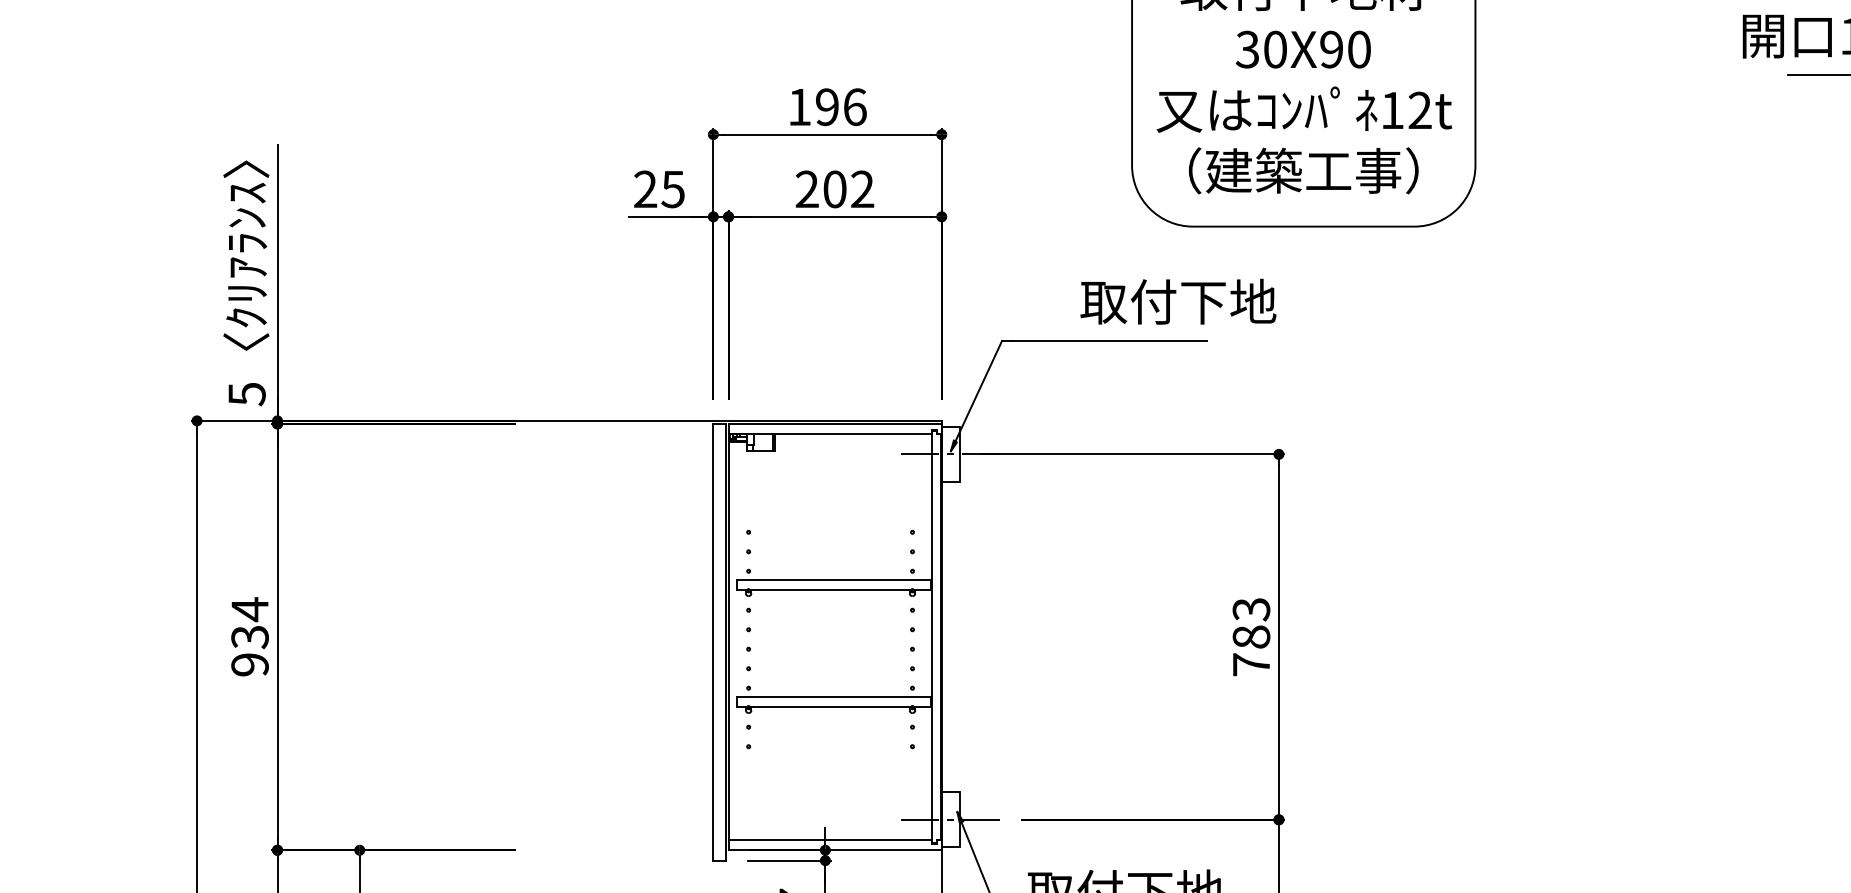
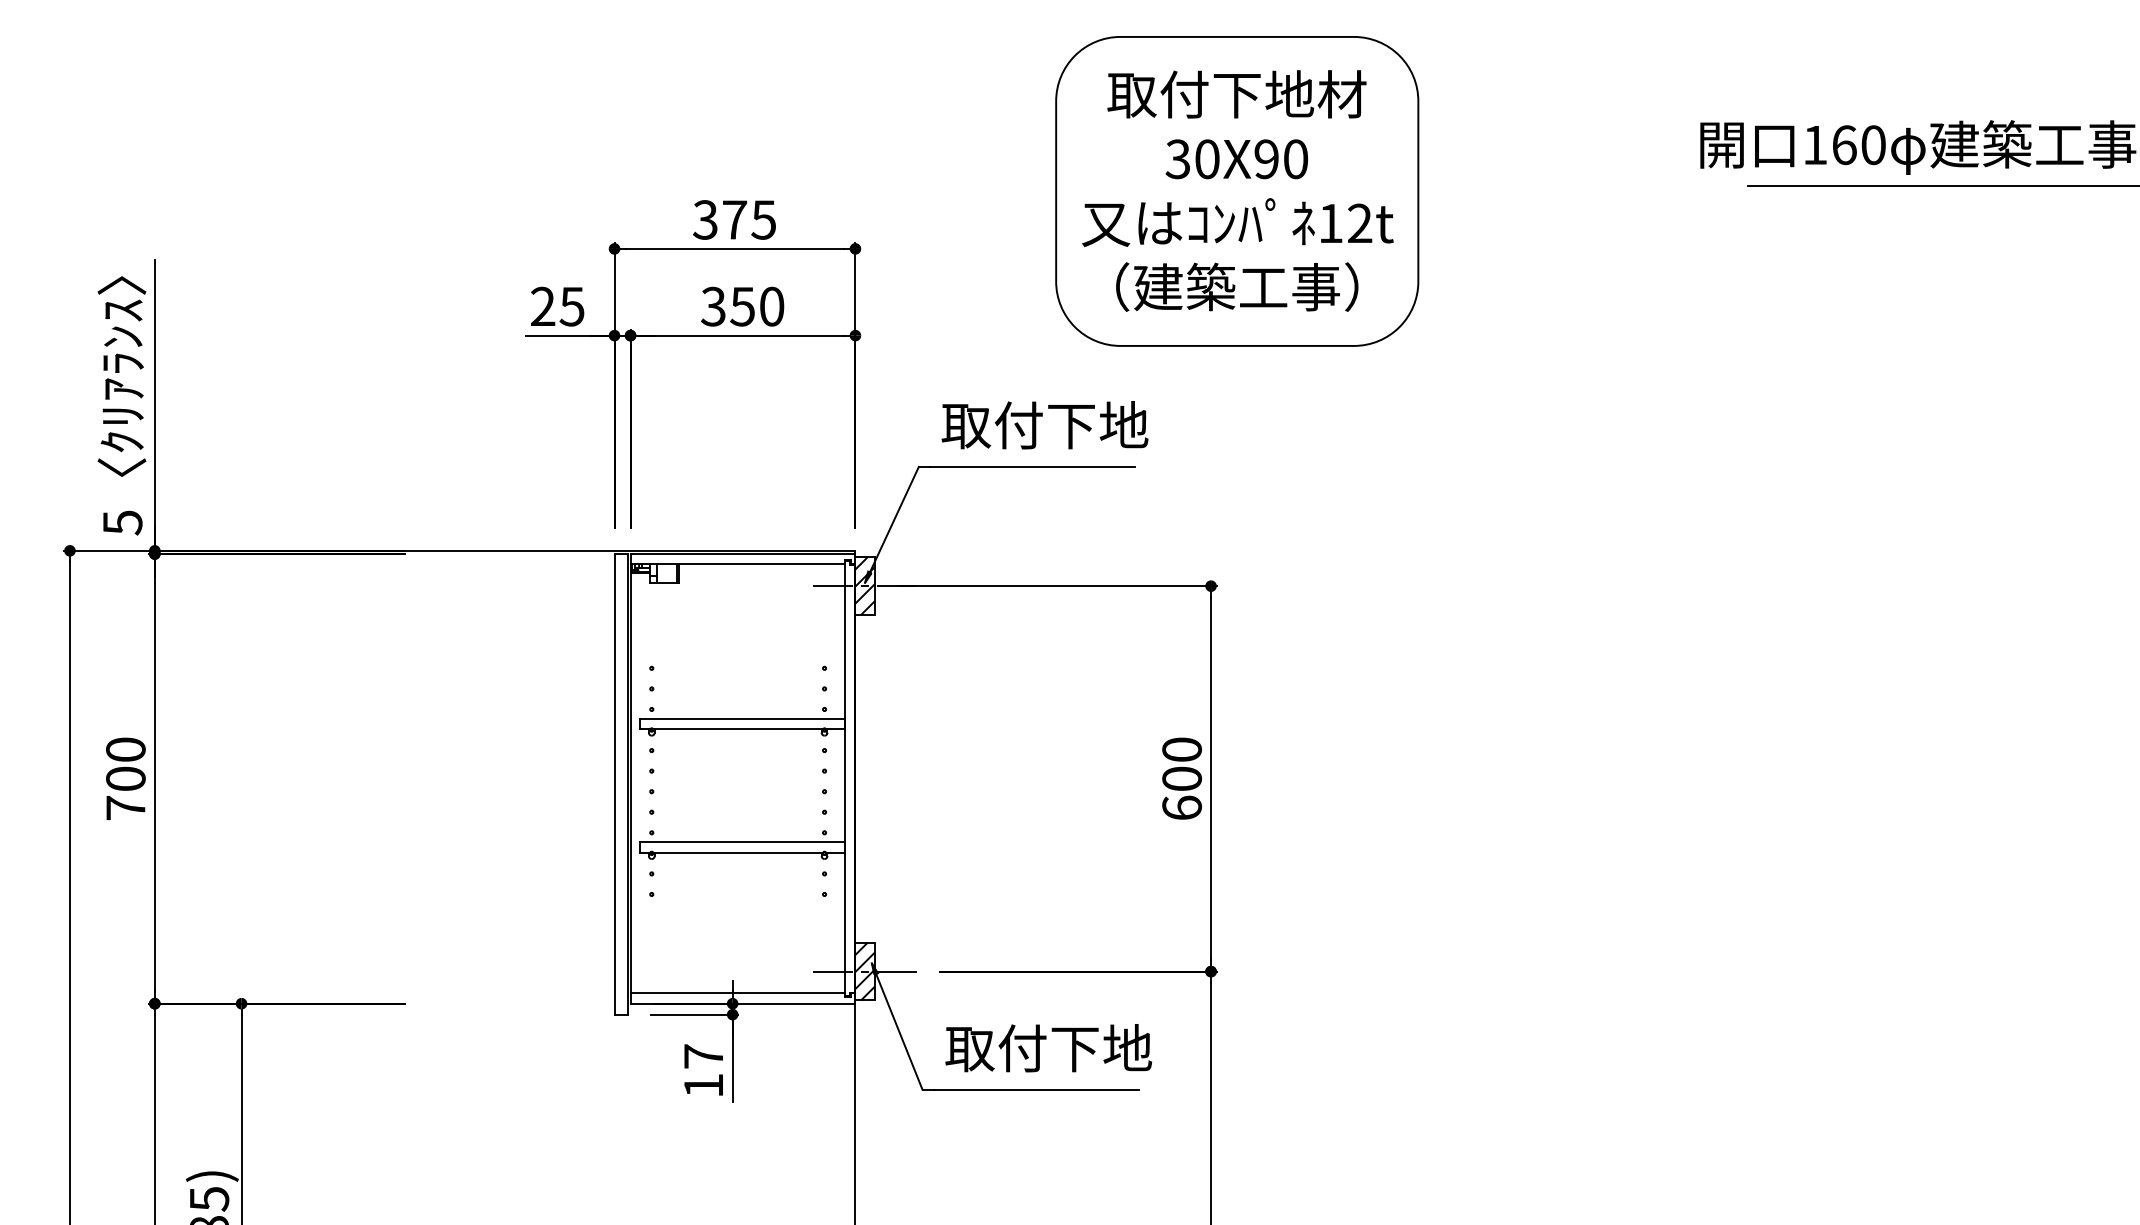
text: (827, 106) -> (734, 219), 196 -> 375
text: (834, 189) -> (742, 306), 202 -> 350
text: (1177, 302) -> (1044, 425), moved
hatch: (950, 454) -> (864, 586), added
text: (249, 636) -> (125, 778), 934 -> 700
text: (1251, 636) -> (1182, 778), 783 -> 600
hatch: (950, 819) -> (864, 971), added

